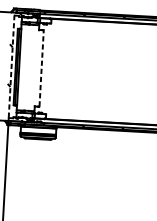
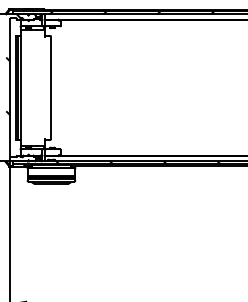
line: (11, 66) -> (10, 87), dashed -> solid
line: (41, 68) -> (50, 87), dashed -> solid

